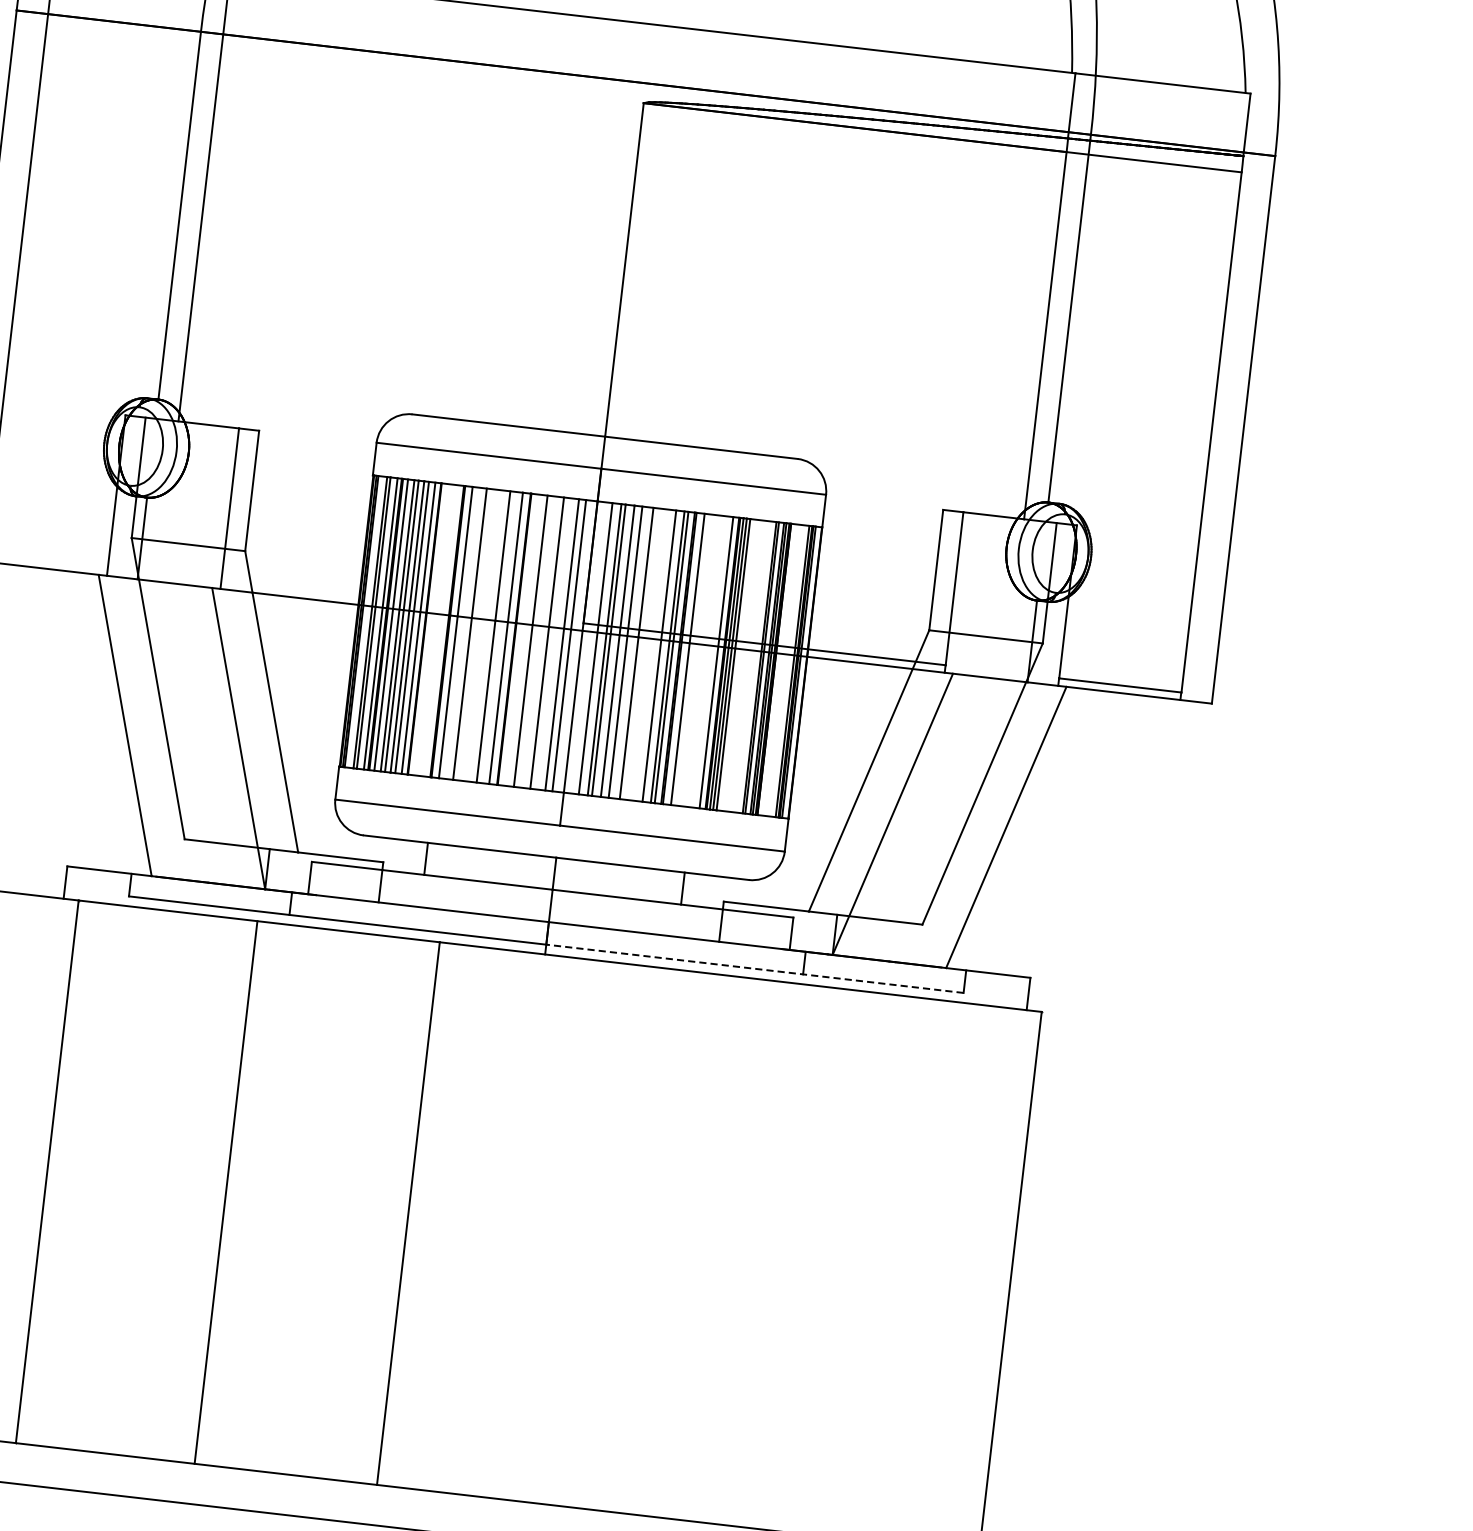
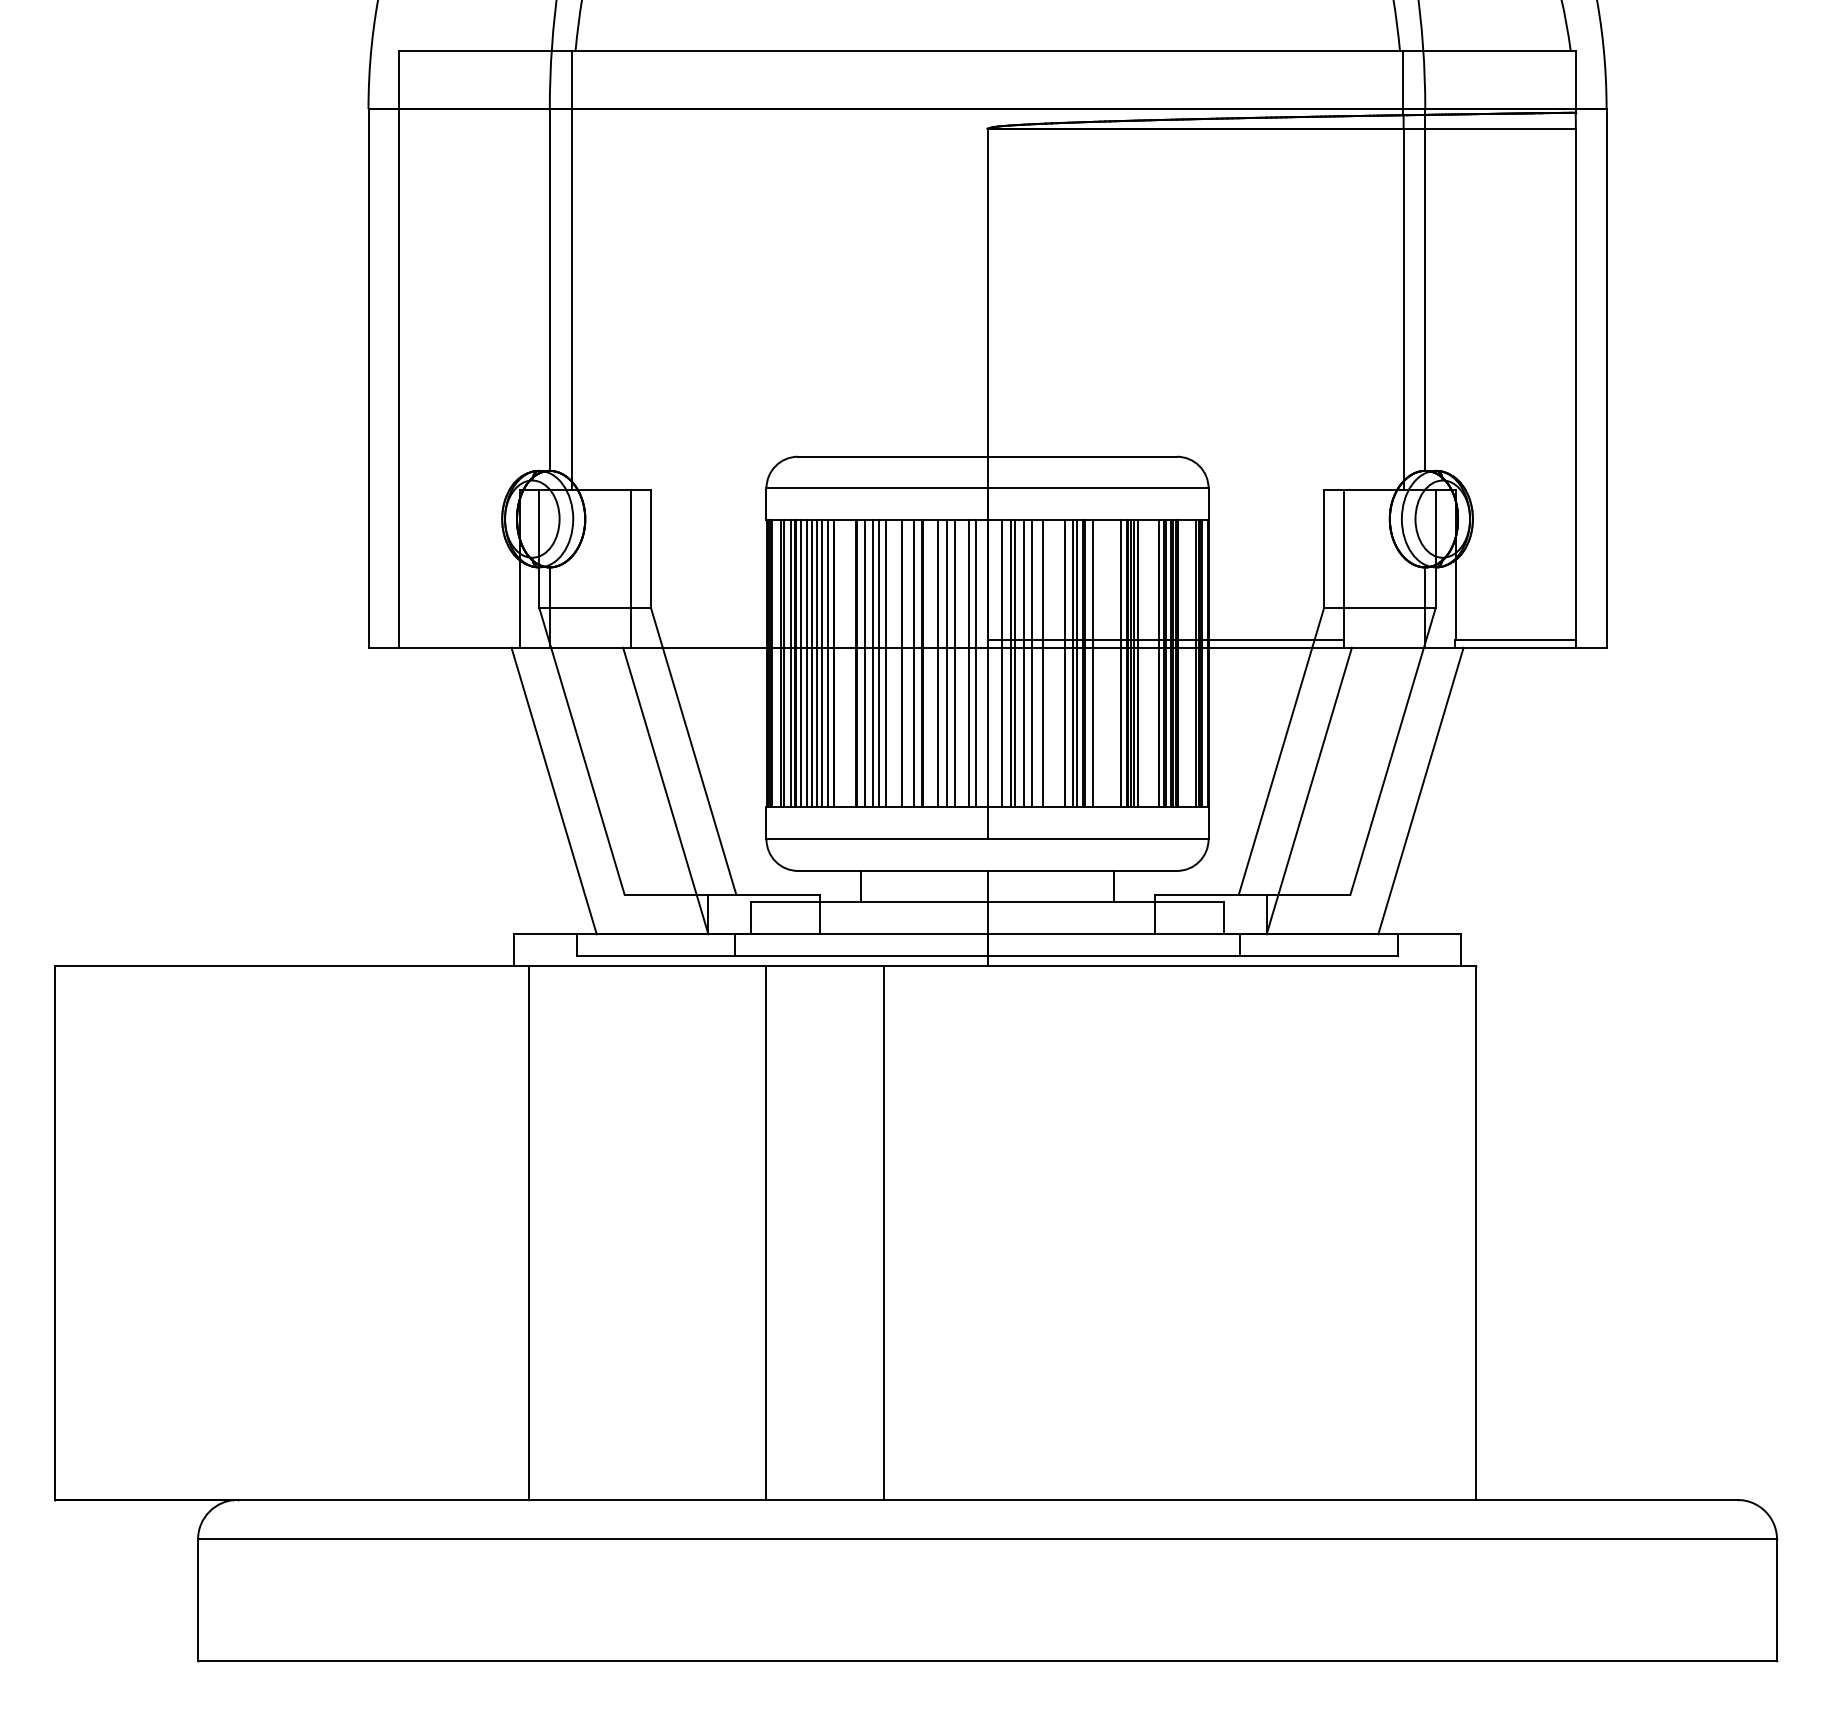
line: (463, 633) -> (872, 663), added
line: (478, 634) -> (886, 663), added
line: (540, 642) -> (947, 663), added
line: (754, 666) -> (1158, 663), added
line: (754, 968) -> (1192, 956), dashed -> solid
line: (226, 1191) -> (765, 1232), moved

